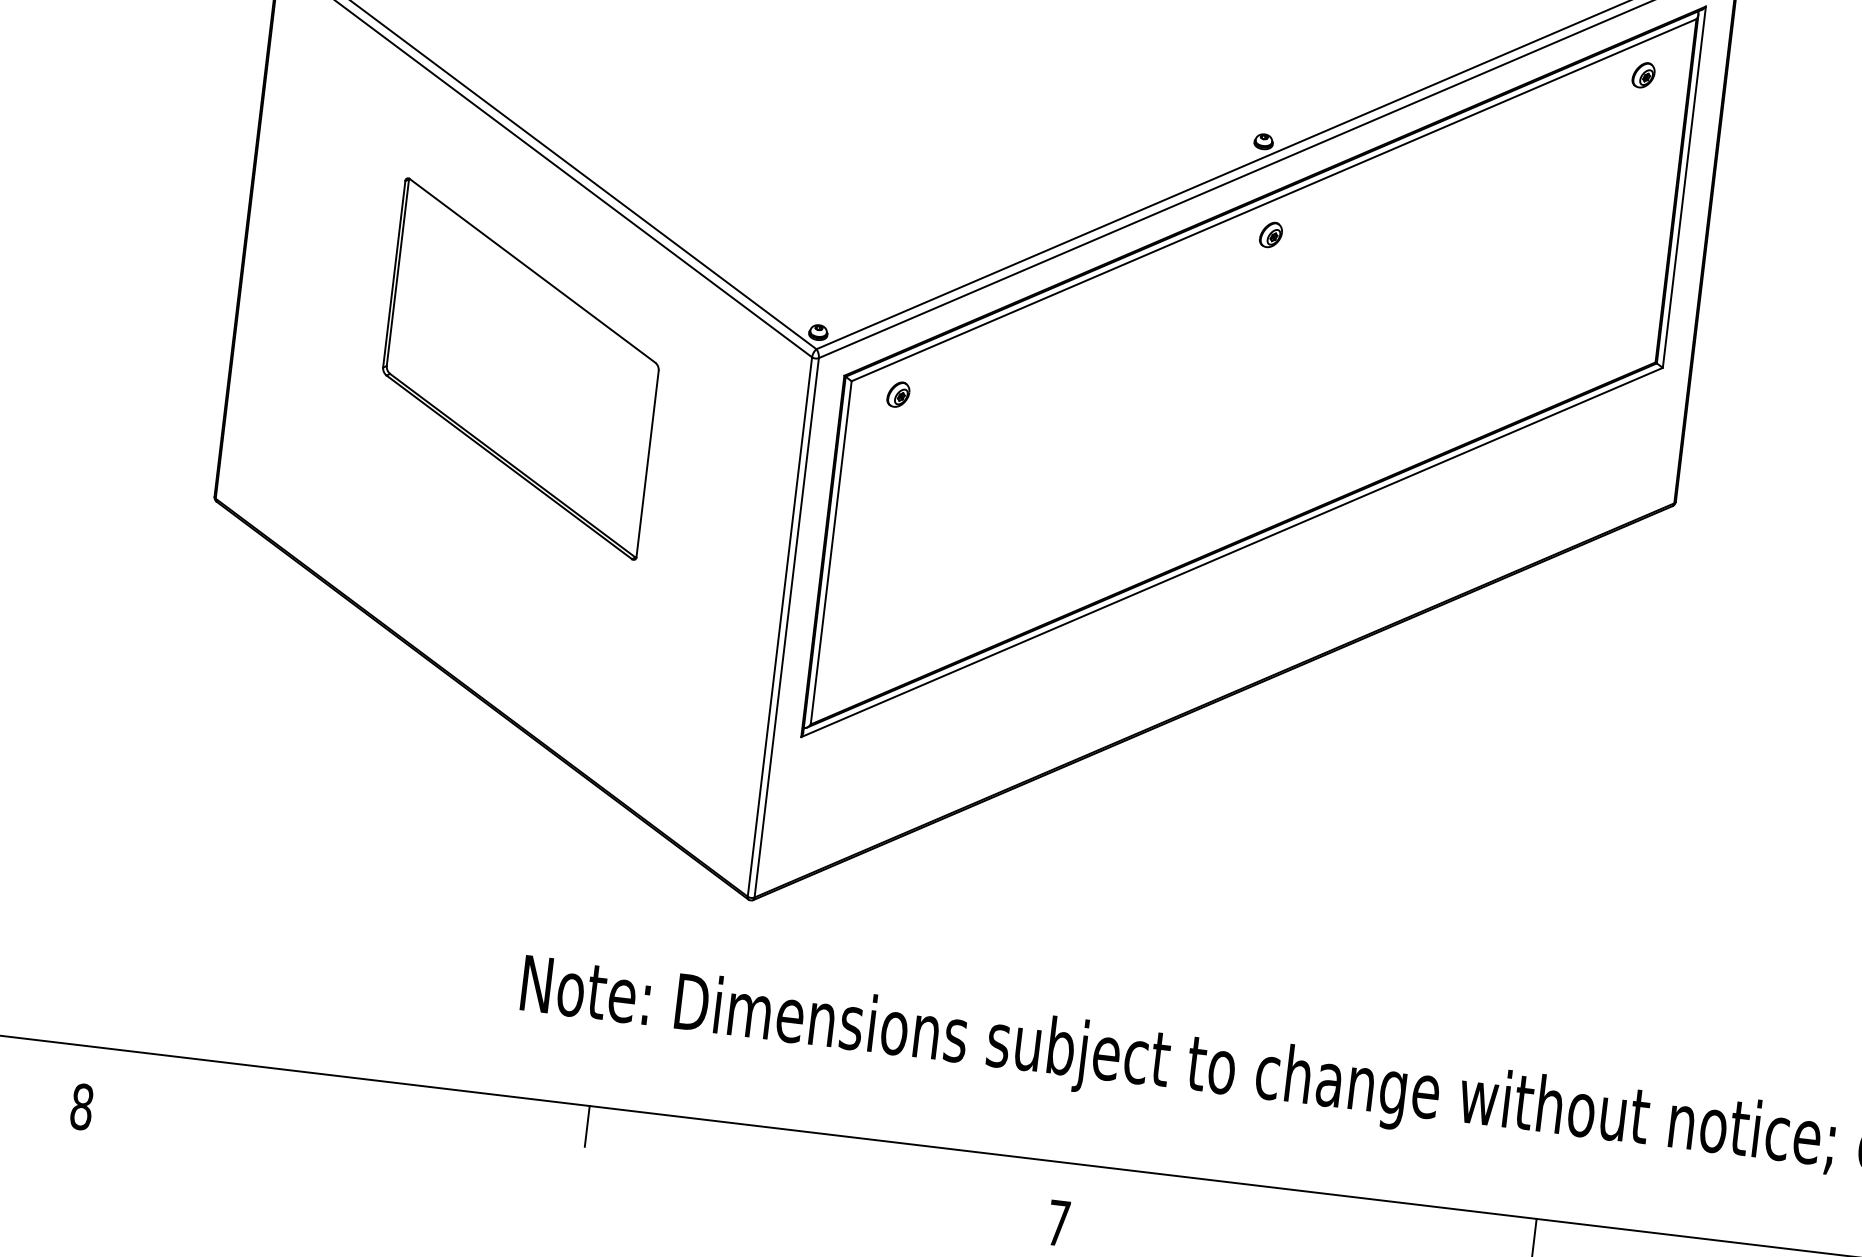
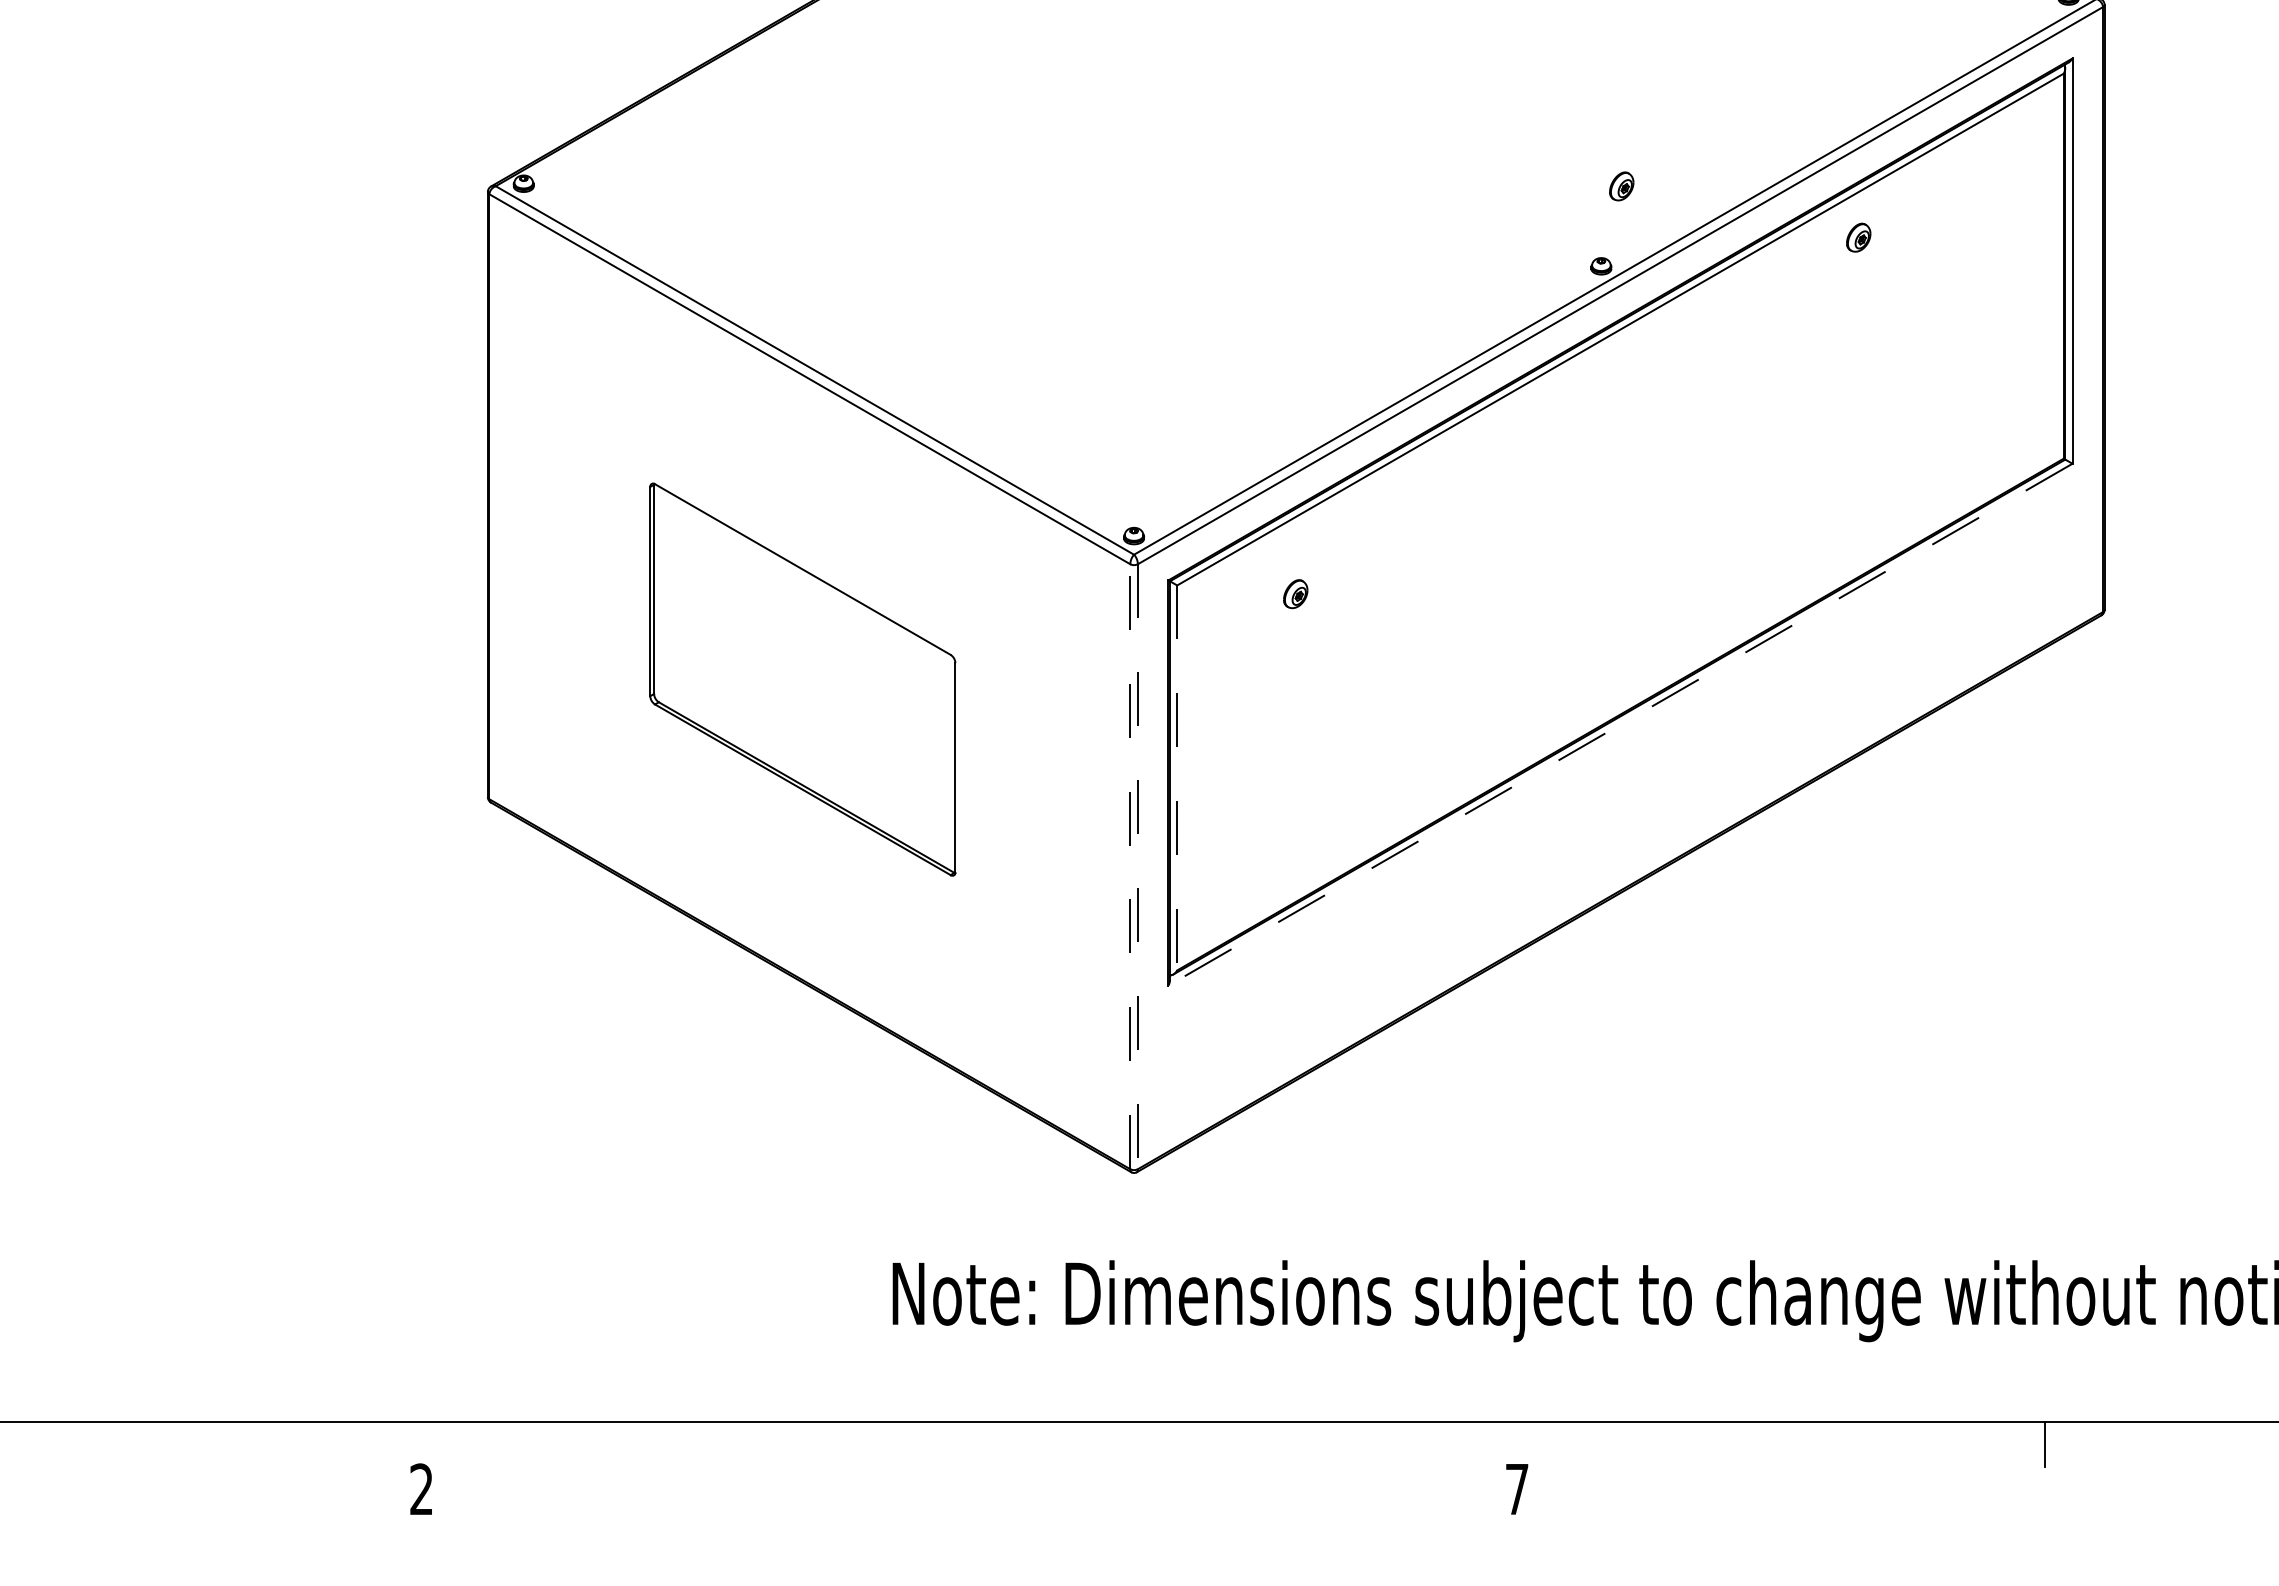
part: (1643, 75) -> (1858, 237), moved
part: (1270, 235) -> (1621, 186), moved
part: (520, 368) -> (802, 679), moved
part: (898, 394) -> (1295, 594), moved
line: (1232, 552) -> (1620, 724), solid -> dashed
line: (831, 553) -> (1177, 778), solid -> dashed
line: (780, 626) -> (1130, 866), solid -> dashed
line: (786, 628) -> (1137, 867), solid -> dashed
text: (81, 1106) -> (421, 1489), 8 -> 2
line: (587, 1126) -> (983, 1444), removed

